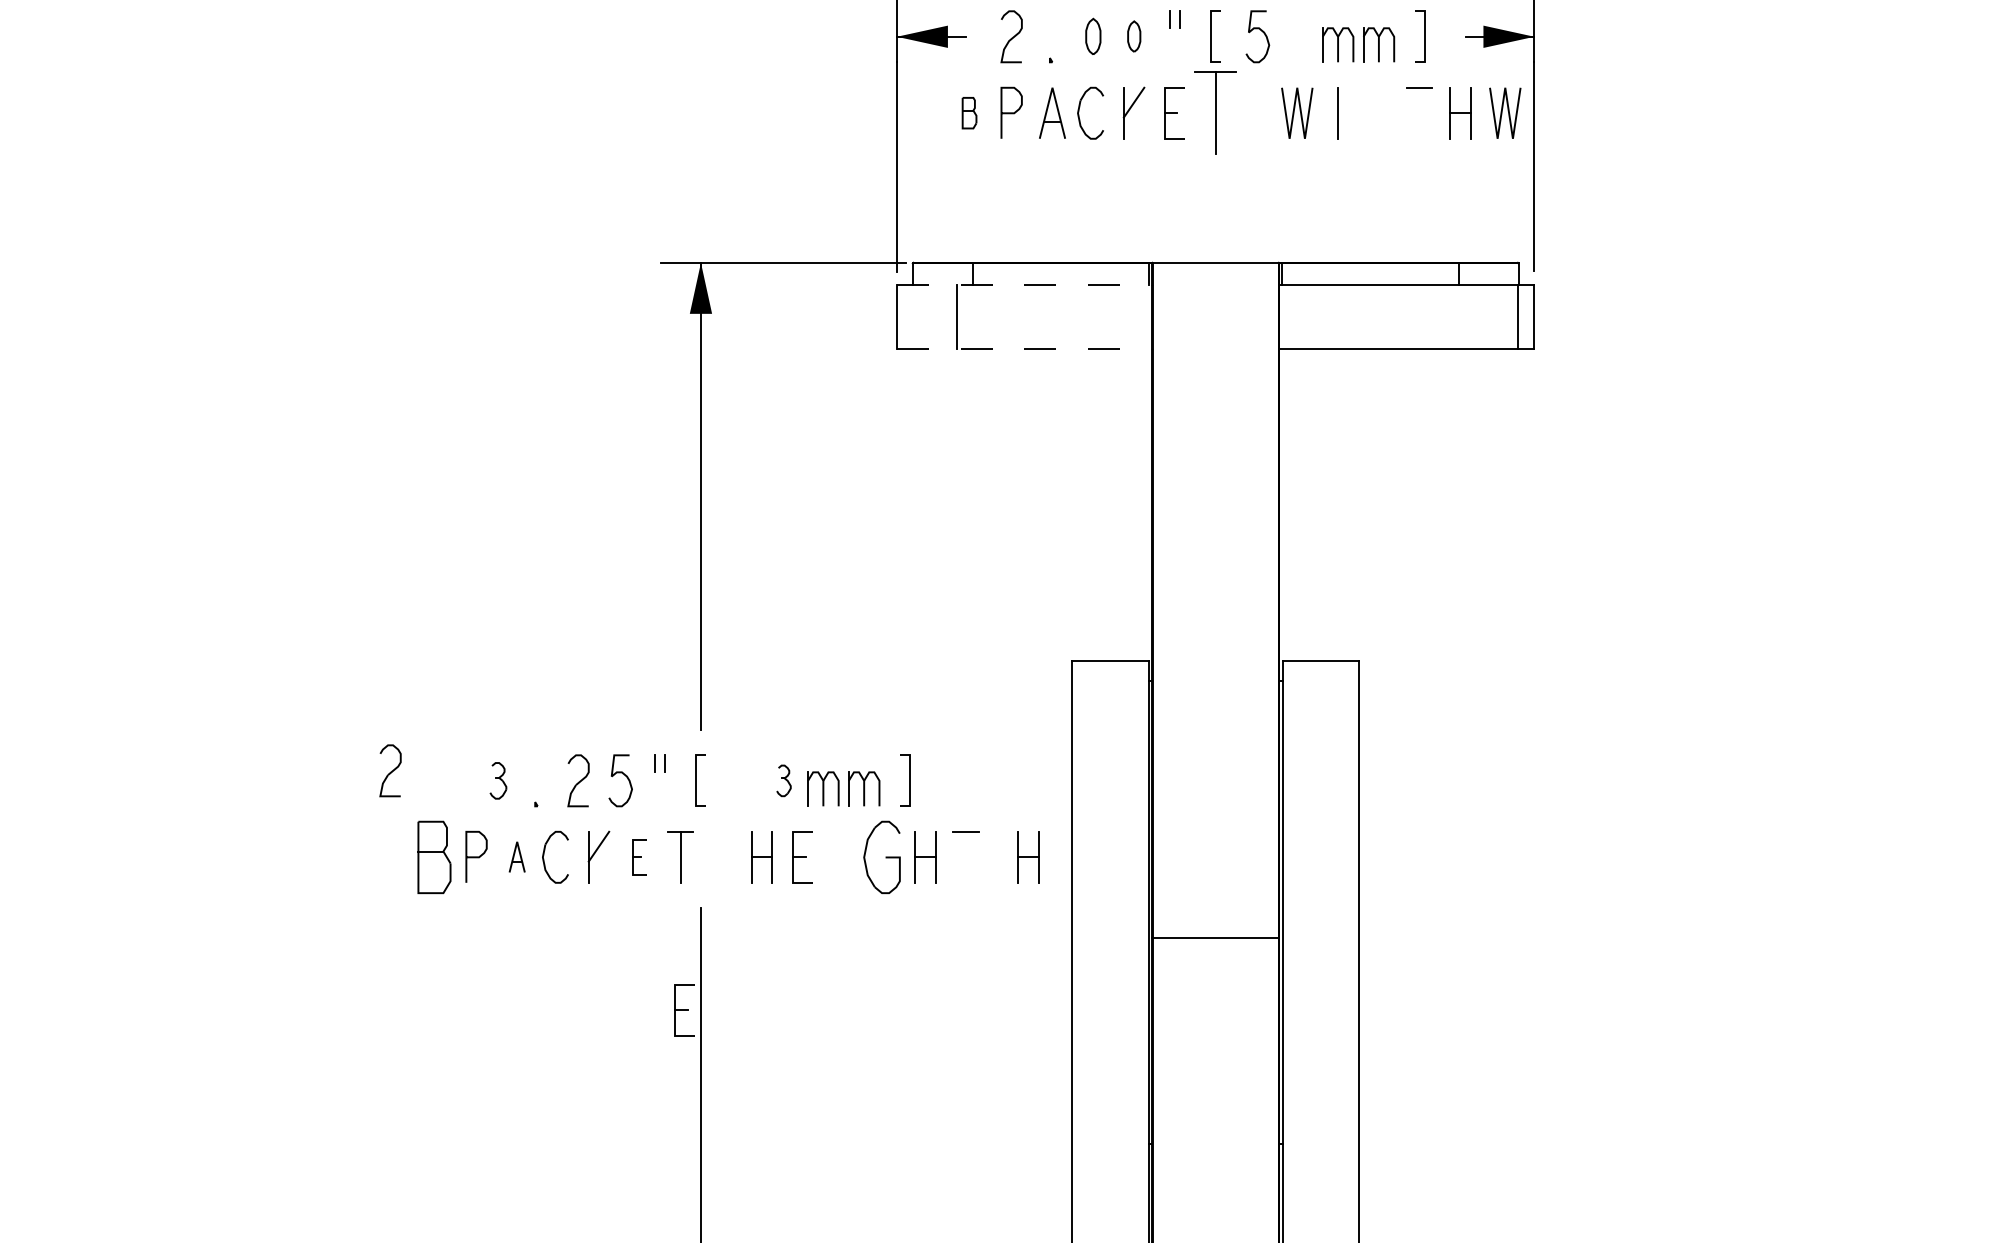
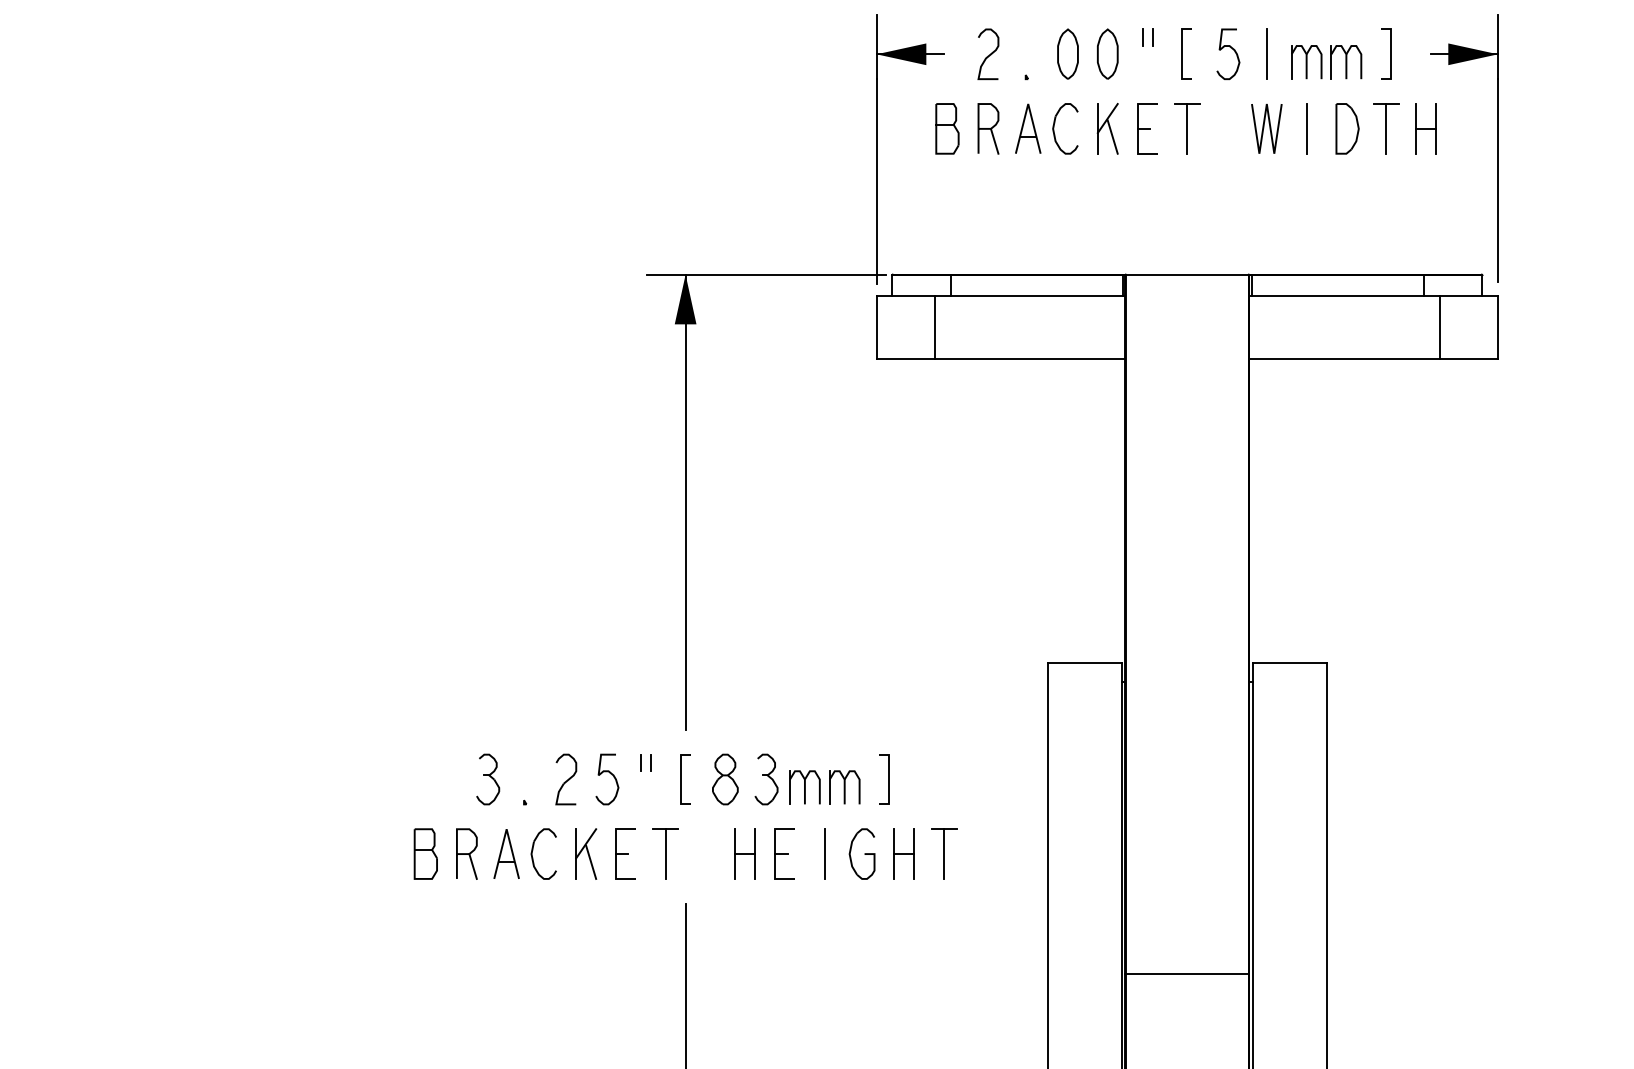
part: (1093, 36) -> (1068, 54), size x1.43
part: (1134, 36) -> (1108, 54), size x1.67
line: (1297, 36) -> (1267, 54), added
line: (1507, 110) -> (1471, 126), removed
part: (969, 112) -> (947, 128), size x1.67
part: (1379, 112) -> (1346, 128), added
line: (1419, 112) -> (1385, 128), added
part: (1215, 113) -> (1187, 129), size x0.62
line: (1139, 121) -> (1113, 136), added
line: (1017, 125) -> (994, 140), added
line: (1024, 285) -> (1000, 296), dashed -> solid
line: (1517, 316) -> (1439, 326), moved
line: (1024, 348) -> (1000, 358), dashed -> solid
part: (390, 770) -> (383, 769), removed
part: (498, 780) -> (488, 779), size x1.43
part: (741, 780) -> (725, 779), added
part: (783, 780) -> (766, 779), size x1.67
part: (434, 856) -> (425, 853), size x0.71
part: (516, 856) -> (505, 853), size x1.67
line: (843, 856) -> (824, 853), added
part: (881, 856) -> (861, 853), size x0.71
line: (966, 856) -> (944, 853), added
part: (639, 857) -> (625, 854), size x1.43
part: (1028, 857) -> (1004, 854), removed
line: (603, 865) -> (590, 862), added
line: (482, 869) -> (472, 865), added
line: (1215, 938) -> (1187, 974), moved
part: (684, 1010) -> (669, 1003), removed

